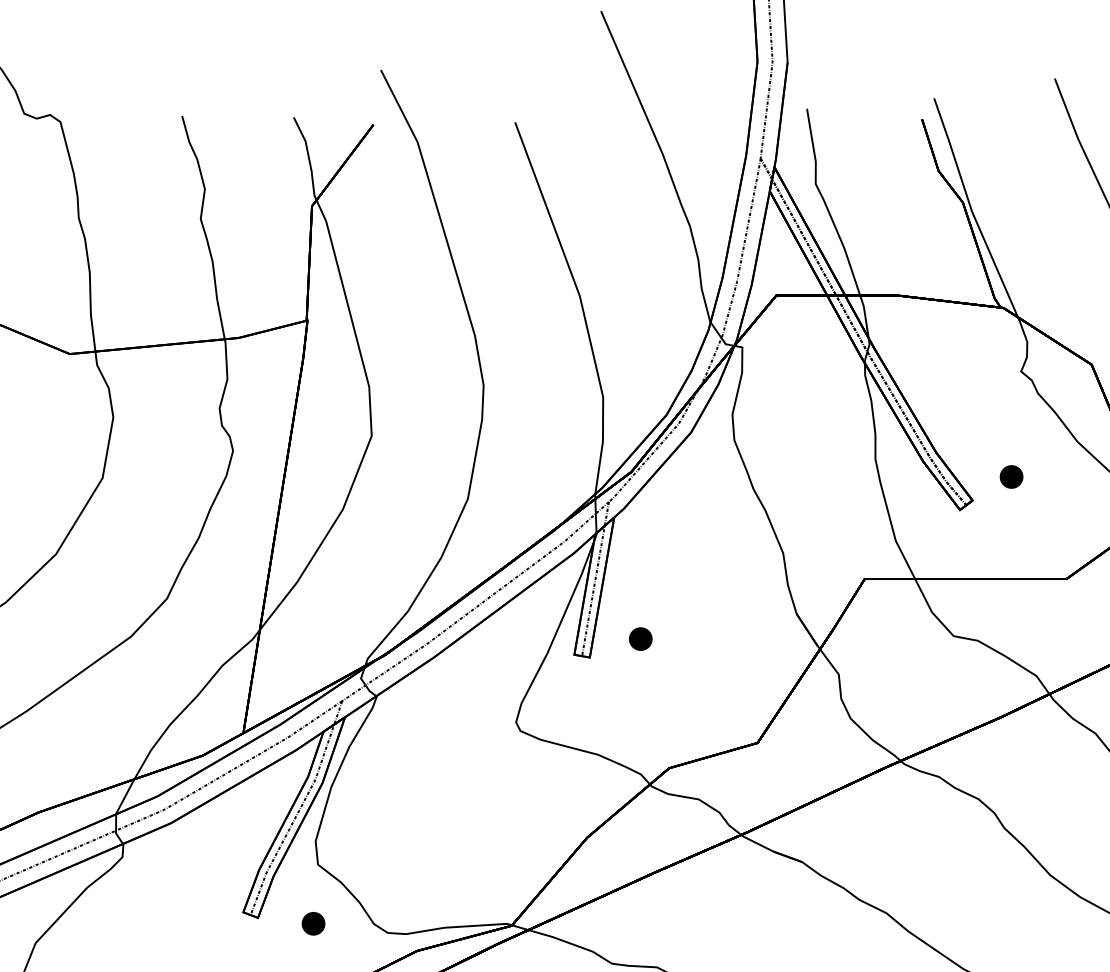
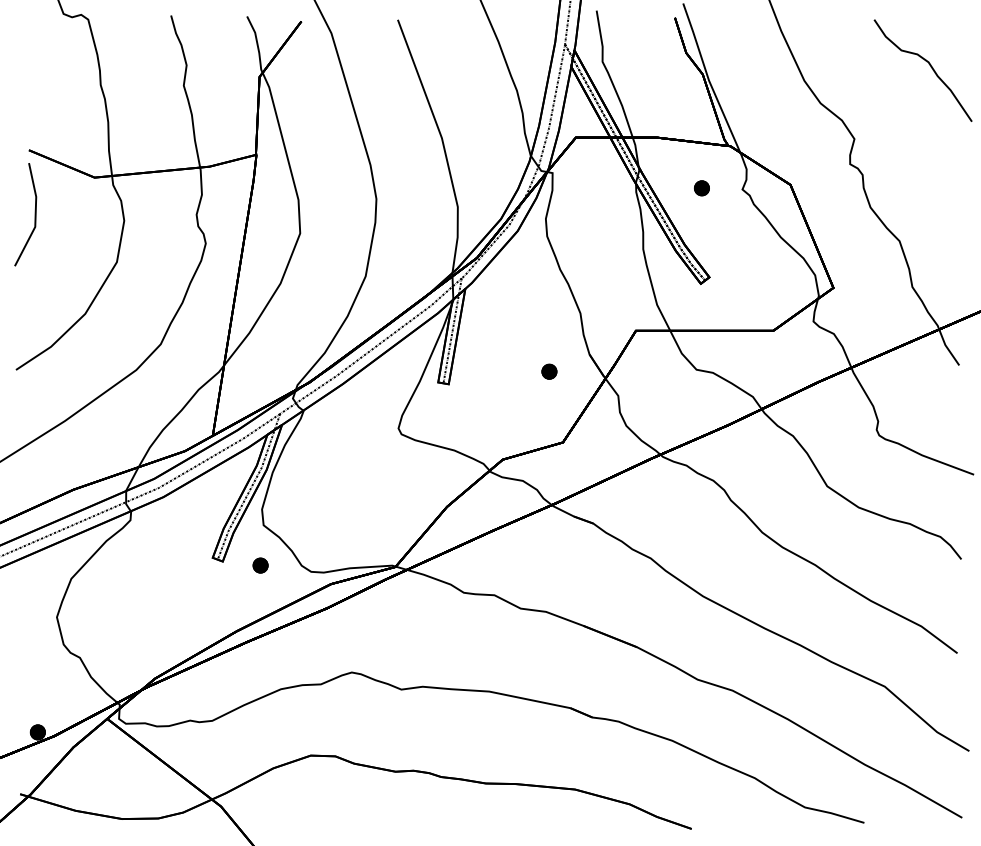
part: (1010, 477) -> (701, 188), moved
part: (640, 638) -> (549, 371), moved

